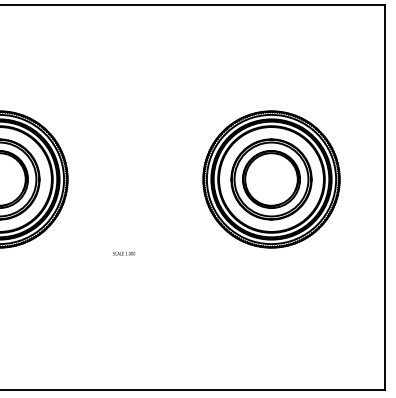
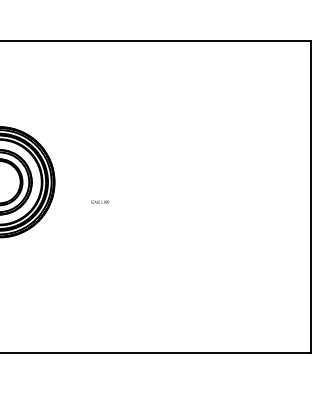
part: (271, 179) -> (219, 182), removed
text: (123, 252) -> (99, 201), moved

